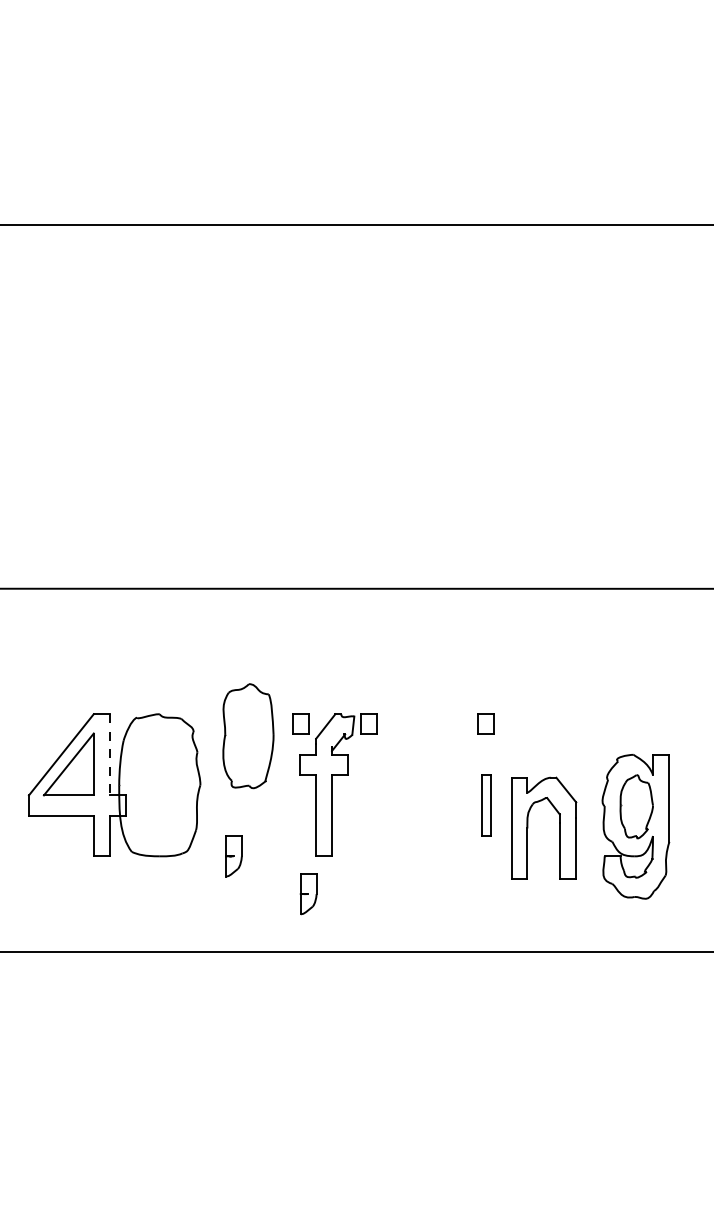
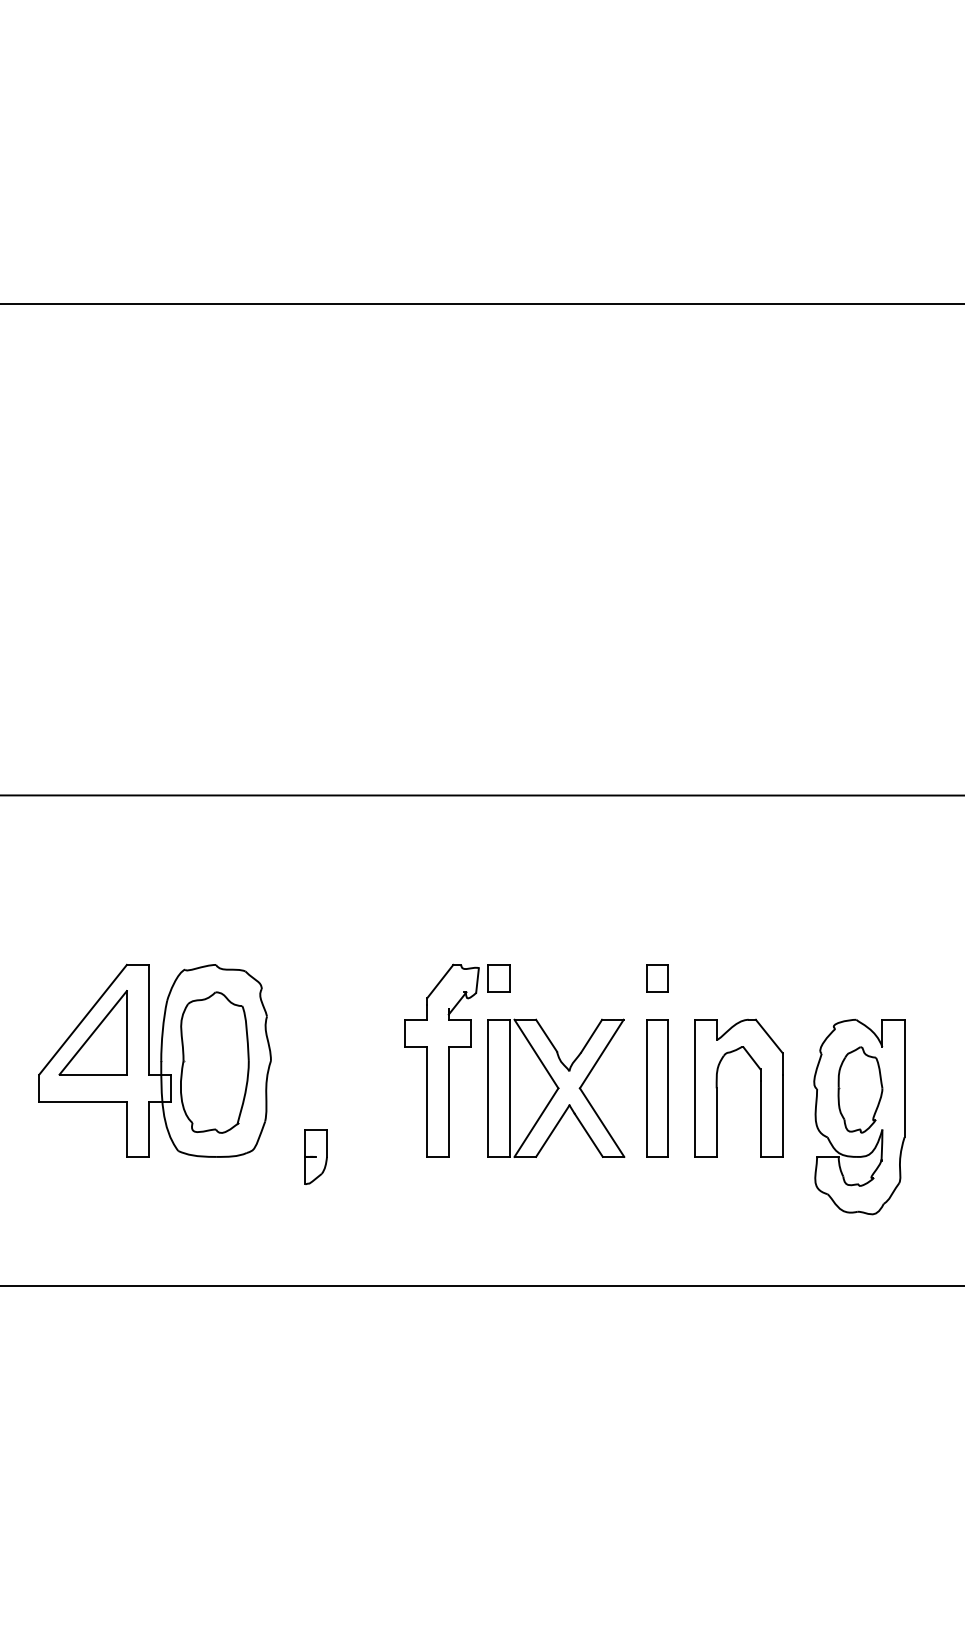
part: (300, 724) -> (406, 978), removed
part: (248, 736) -> (214, 1062), moved
line: (110, 754) -> (149, 1019), dashed -> solid
part: (411, 804) -> (556, 1087), added
part: (486, 805) -> (657, 1088), size x1.67
part: (527, 827) -> (717, 1087), moved
part: (308, 893) -> (416, 1207), removed

